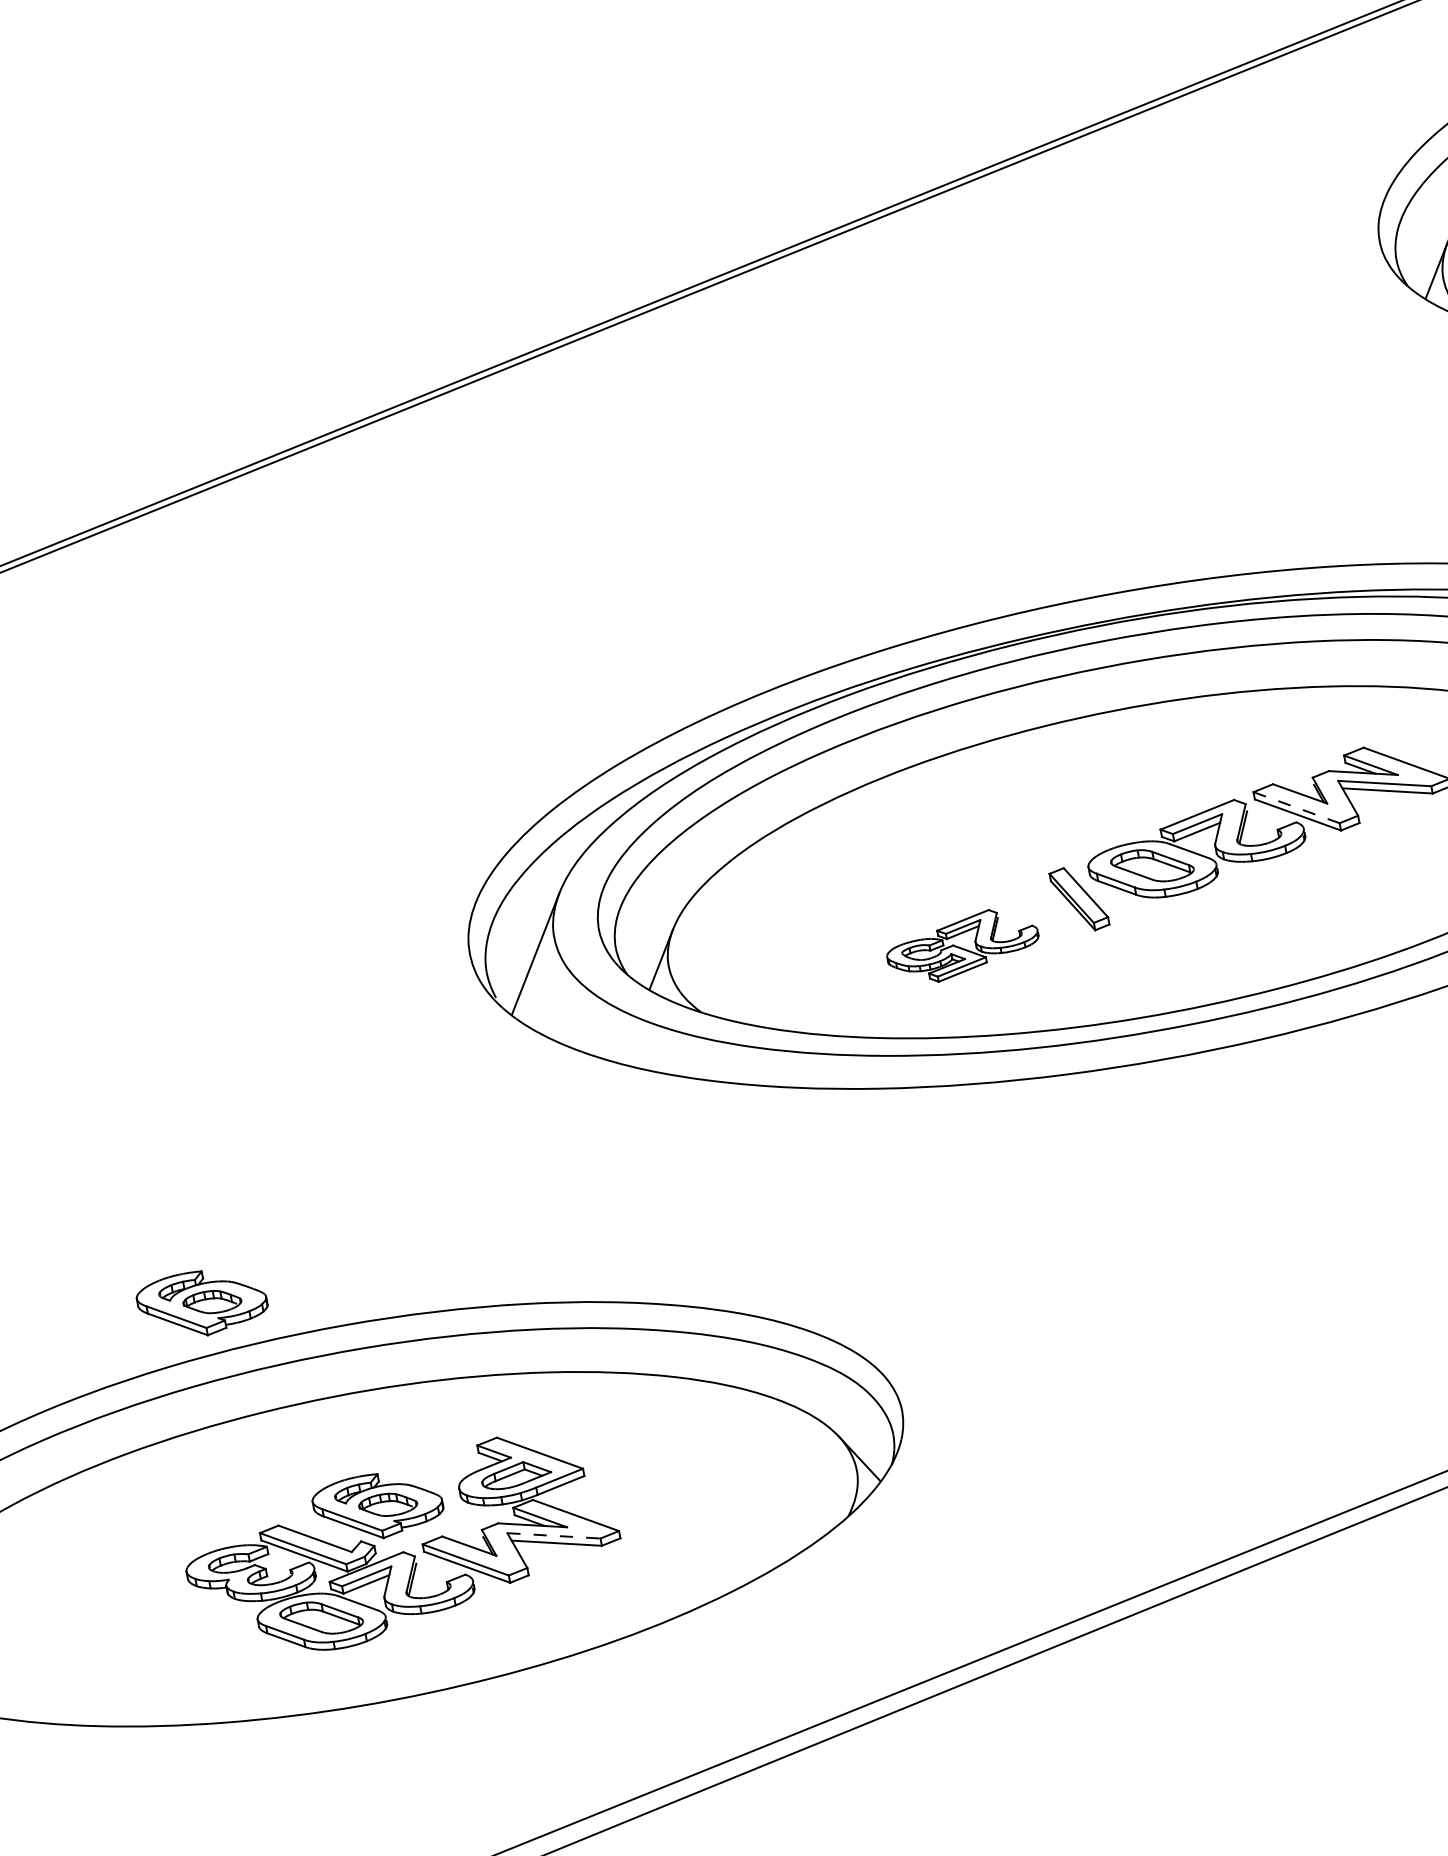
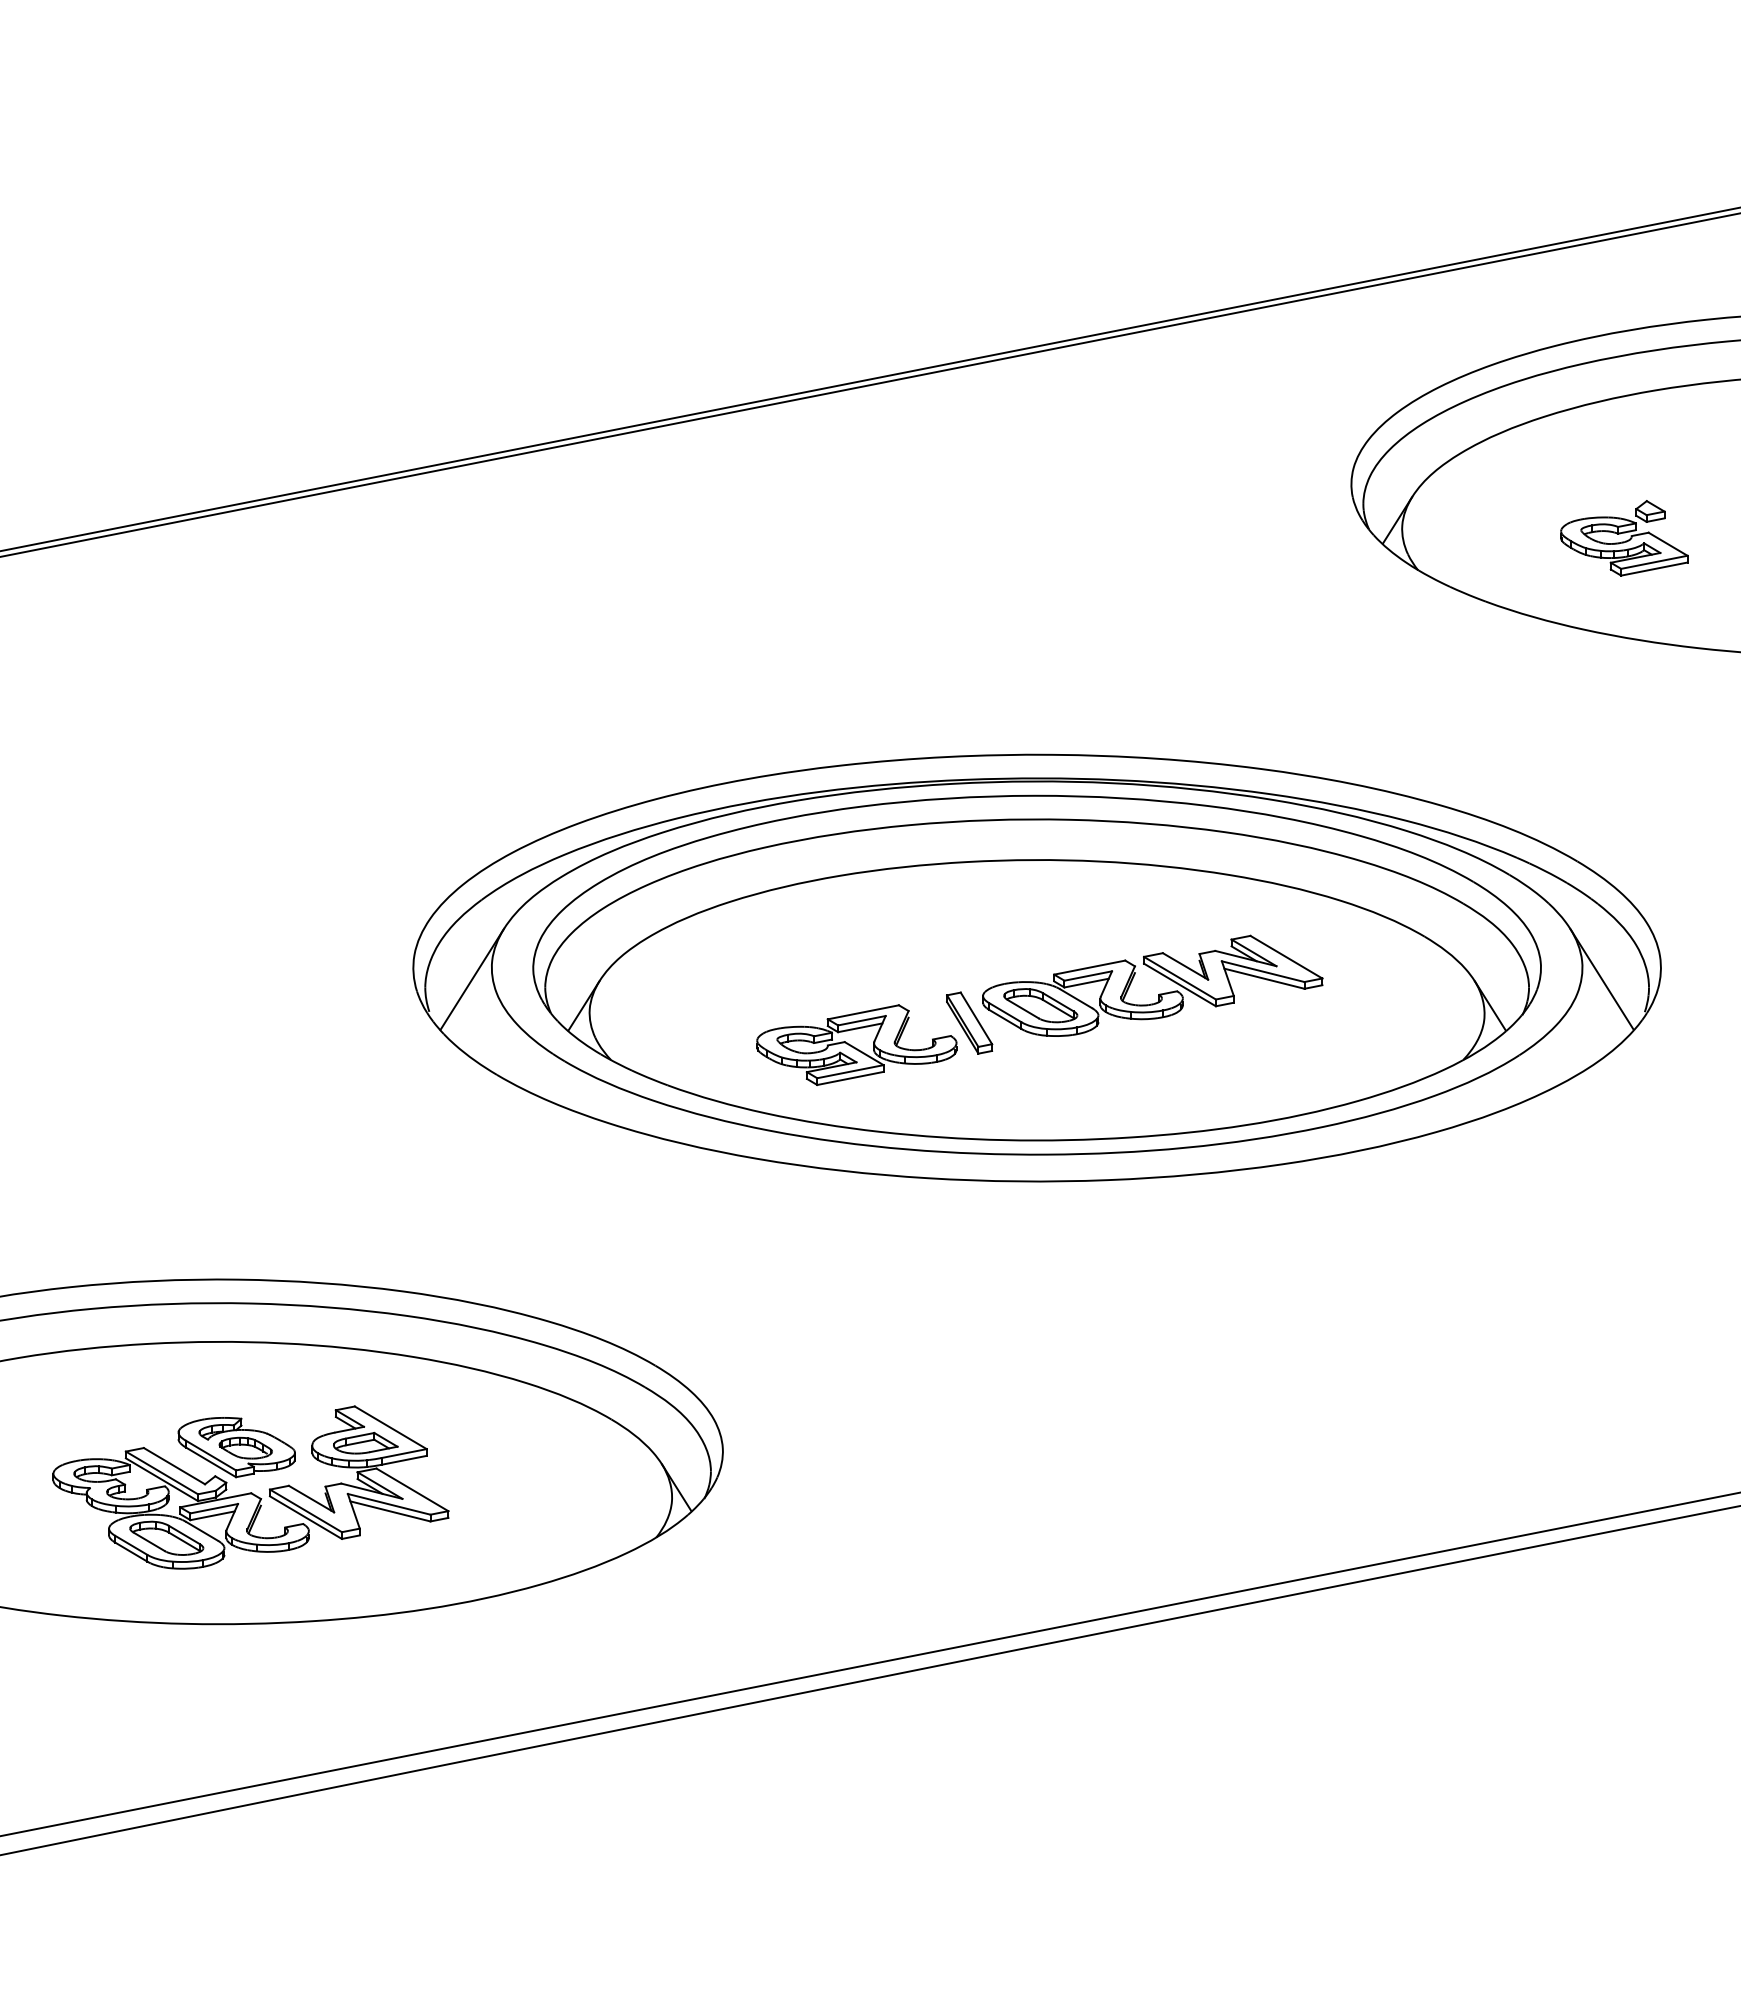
line: (1296, 808) -> (1179, 978), dashed -> solid
part: (962, 946) -> (856, 1045), size x1.43
part: (202, 1303) -> (113, 1235), removed
line: (554, 1535) -> (389, 1504), dashed -> solid

